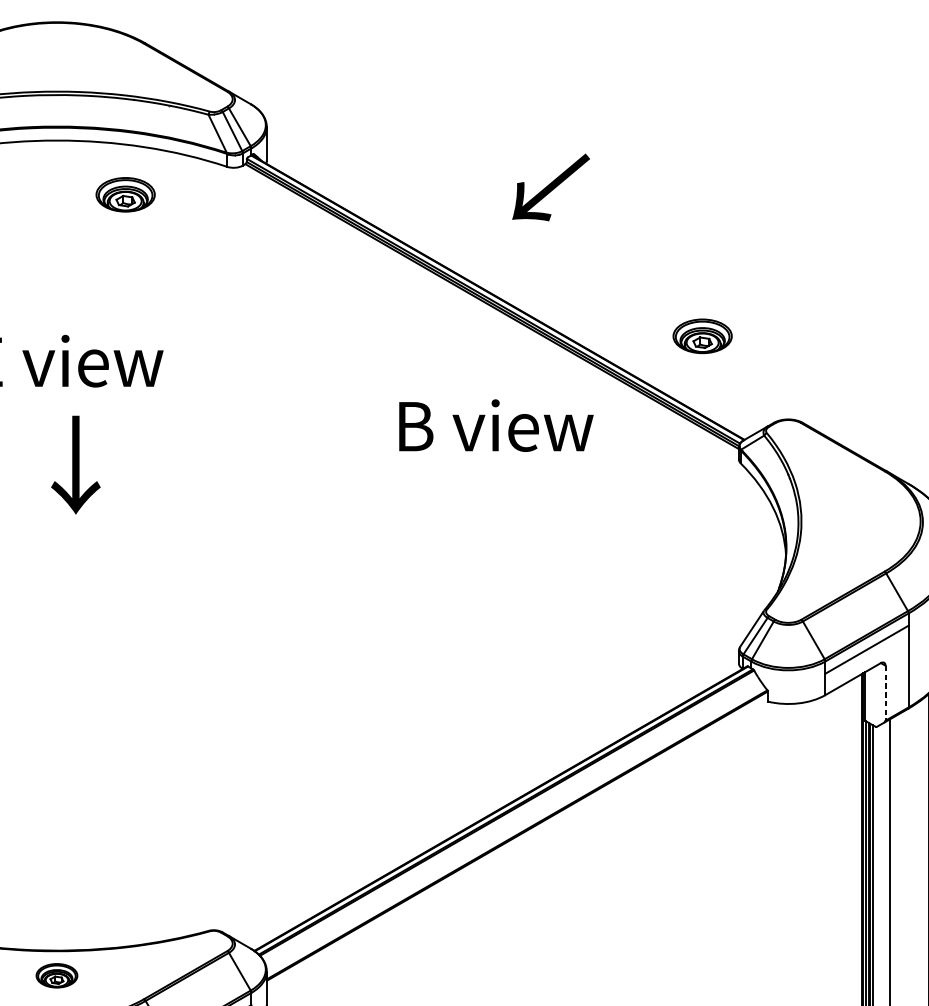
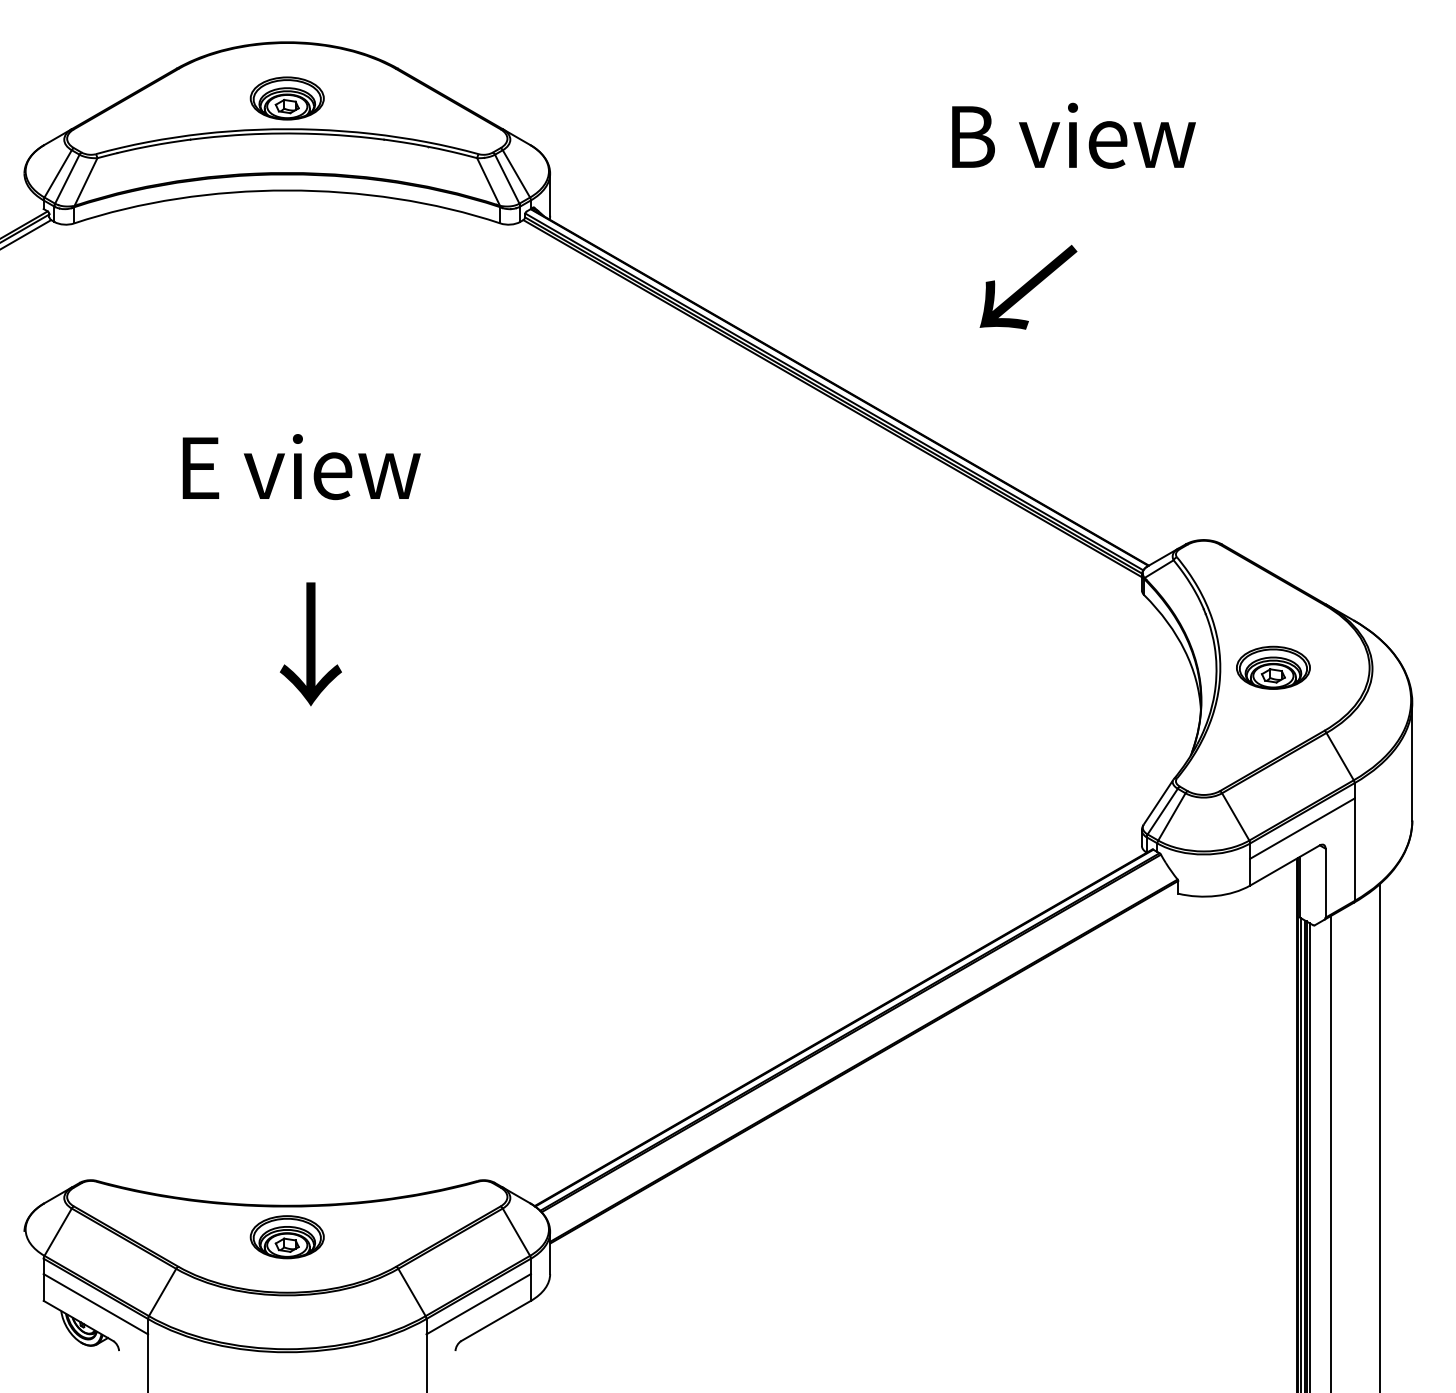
text: (551, 187) -> (1028, 287), moved
part: (125, 194) -> (286, 98), moved
part: (702, 336) -> (1273, 667), moved
text: (496, 425) -> (1073, 135), moved
text: (75, 465) -> (310, 644), moved
line: (885, 693) -> (1325, 883), dashed -> solid
part: (56, 975) -> (286, 1237), size x1.43

